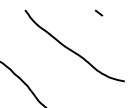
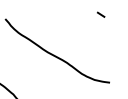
line: (99, 12) -> (101, 14), moved

